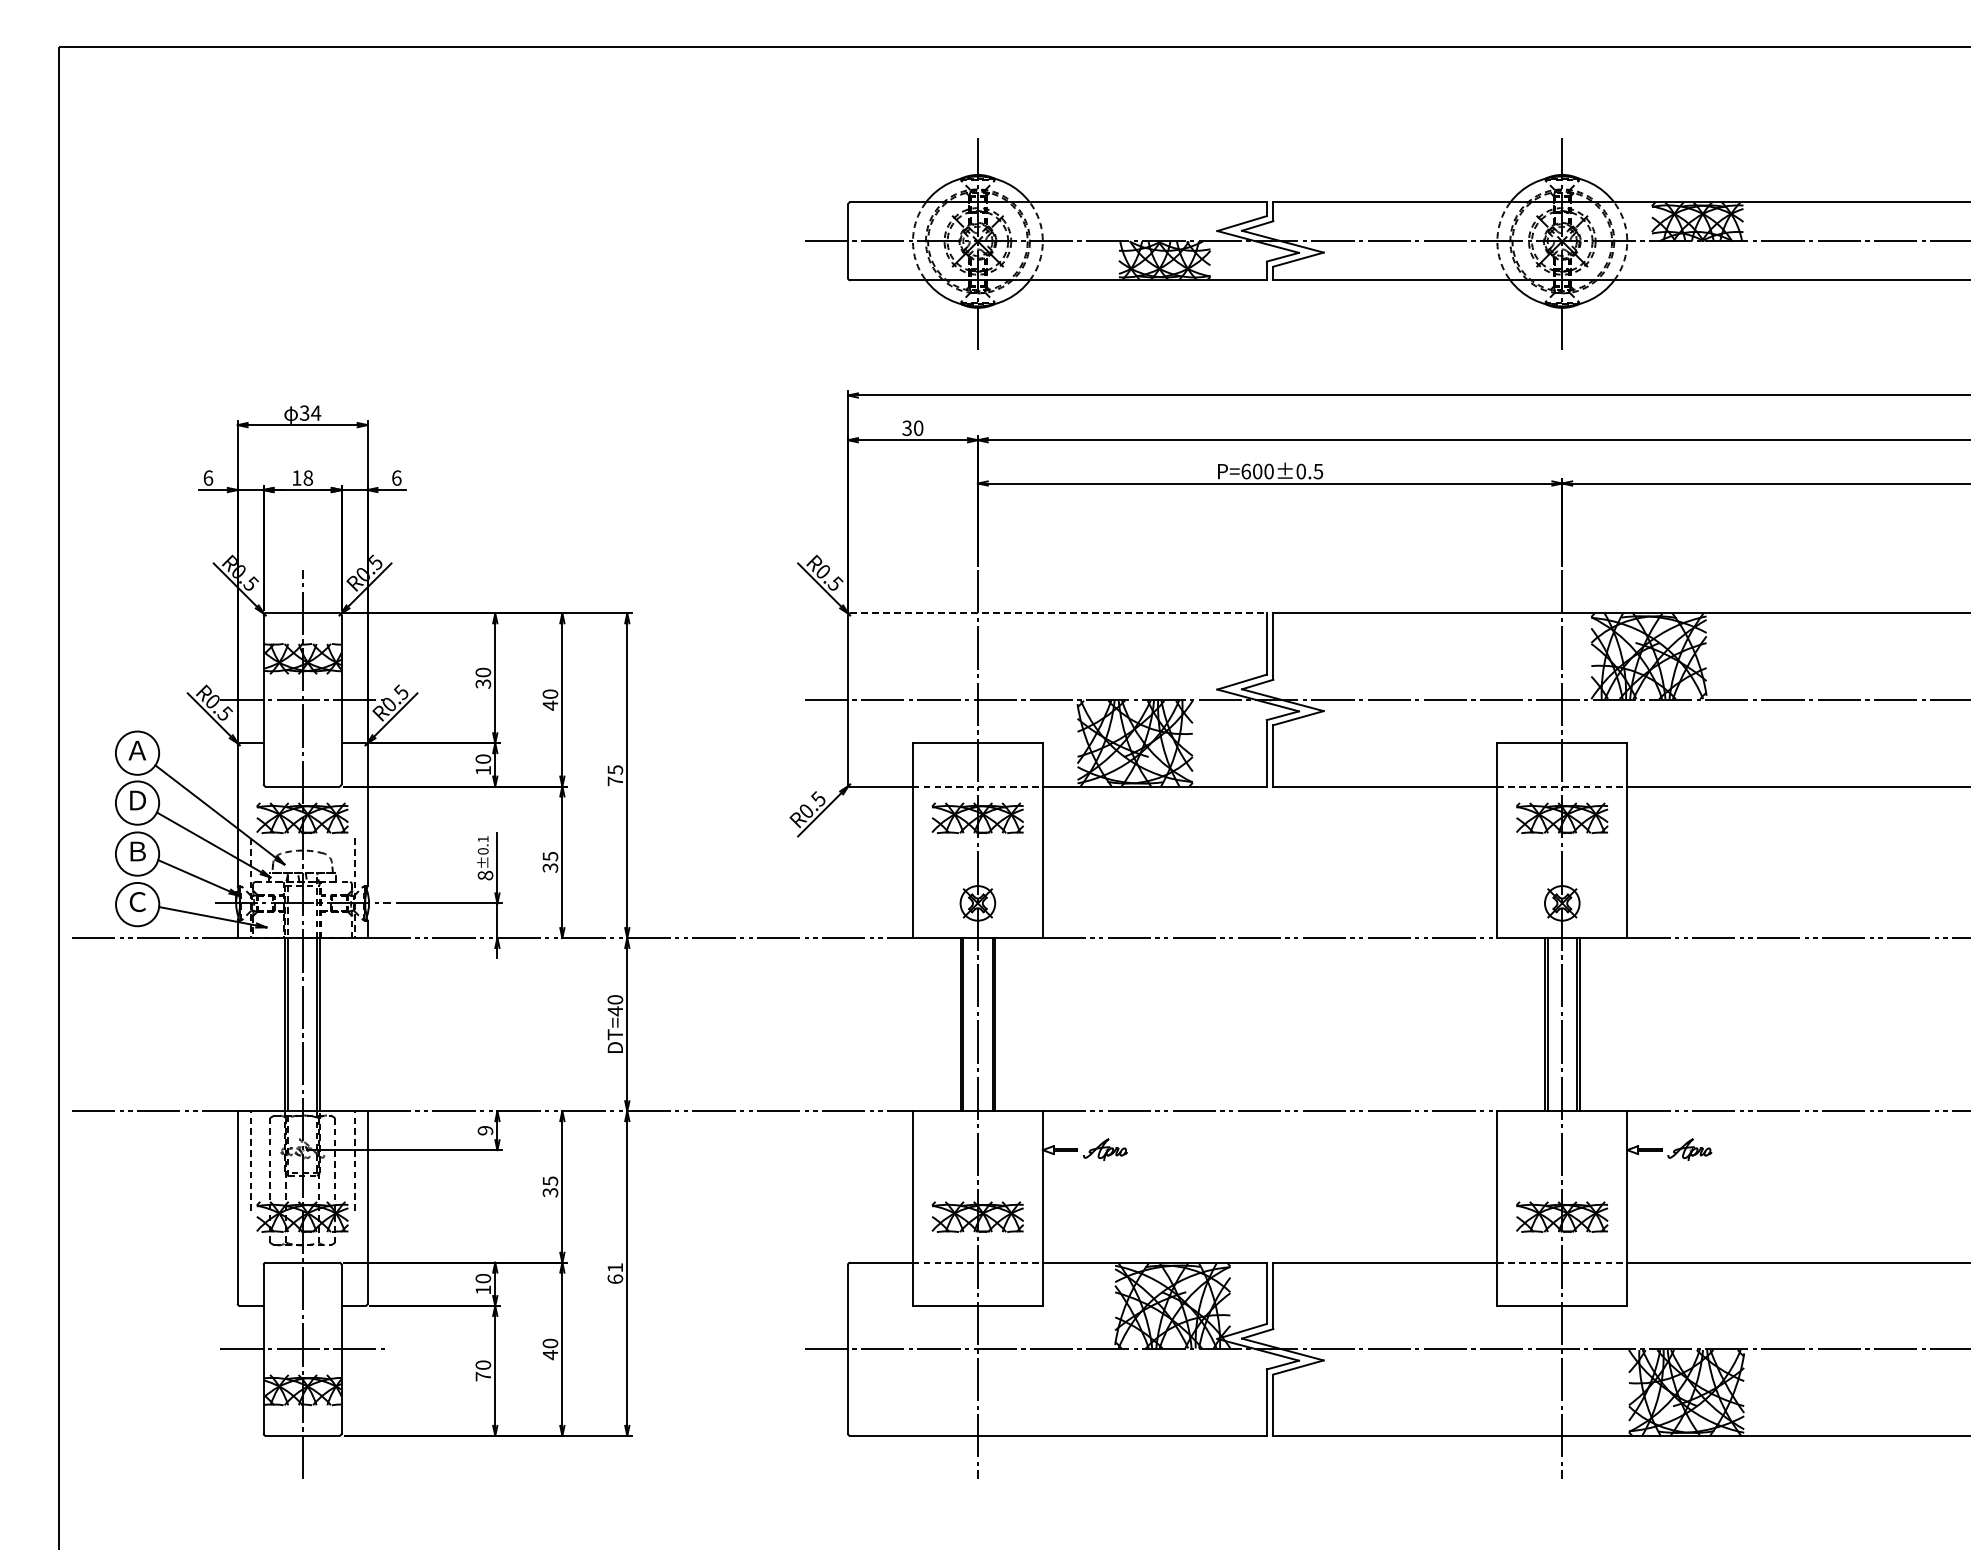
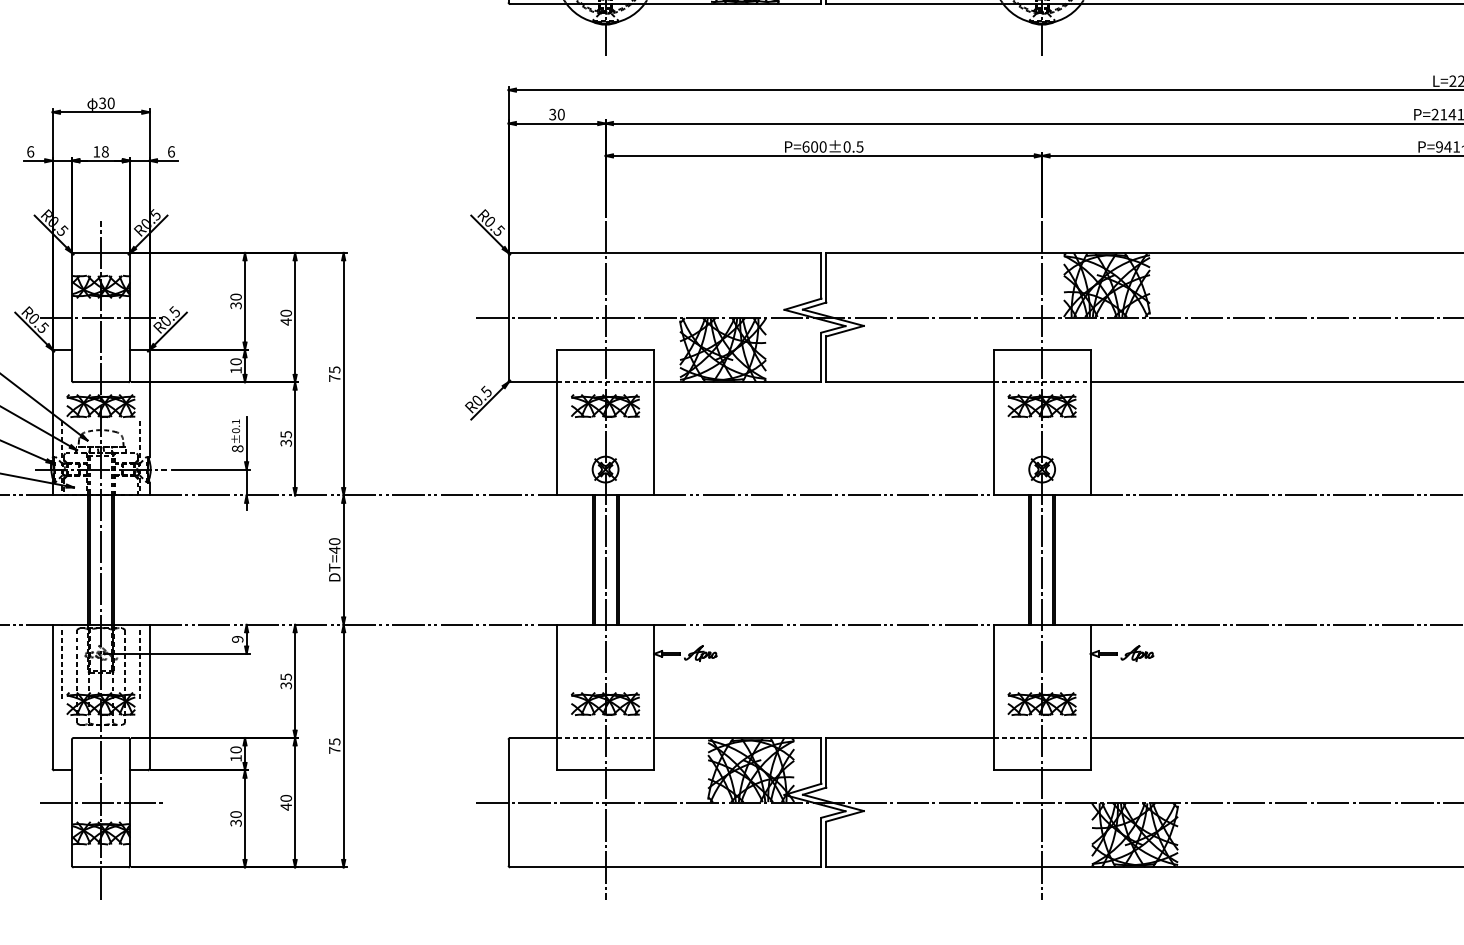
text: (316, 412) -> (111, 102), 34 -> 30
line: (1059, 613) -> (666, 253), dashed -> solid
text: (615, 1273) -> (334, 746), 61 -> 75
text: (483, 1376) -> (236, 823), 70 -> 30

